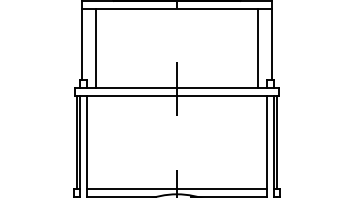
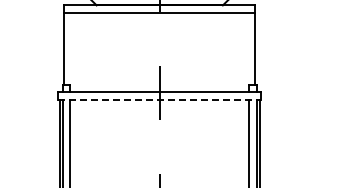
line: (95, 47) -> (78, 52), removed
line: (258, 47) -> (241, 52), removed
line: (177, 95) -> (160, 100), solid -> dashed

